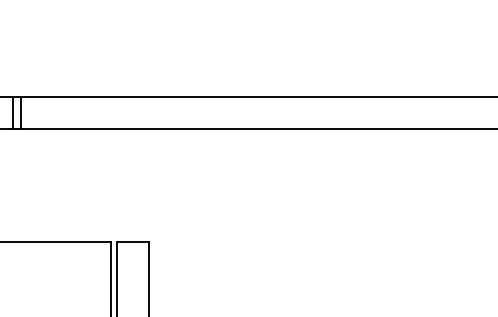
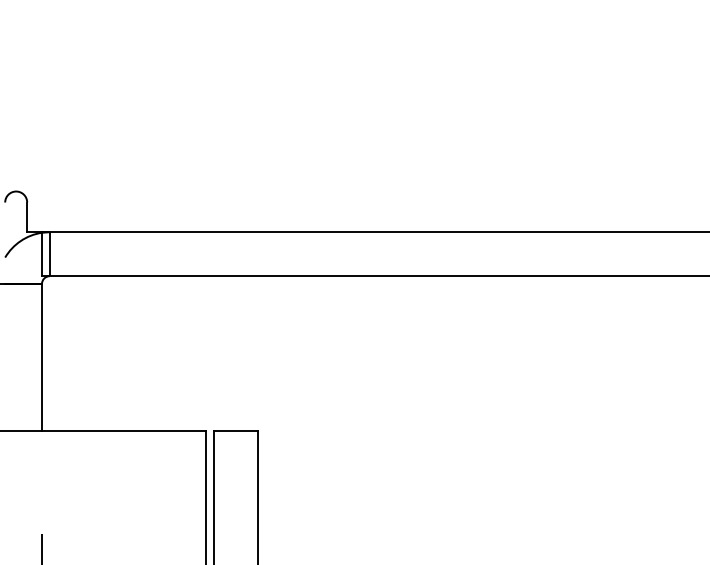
line: (13, 113) -> (71, 254), removed
line: (21, 113) -> (82, 254), removed

